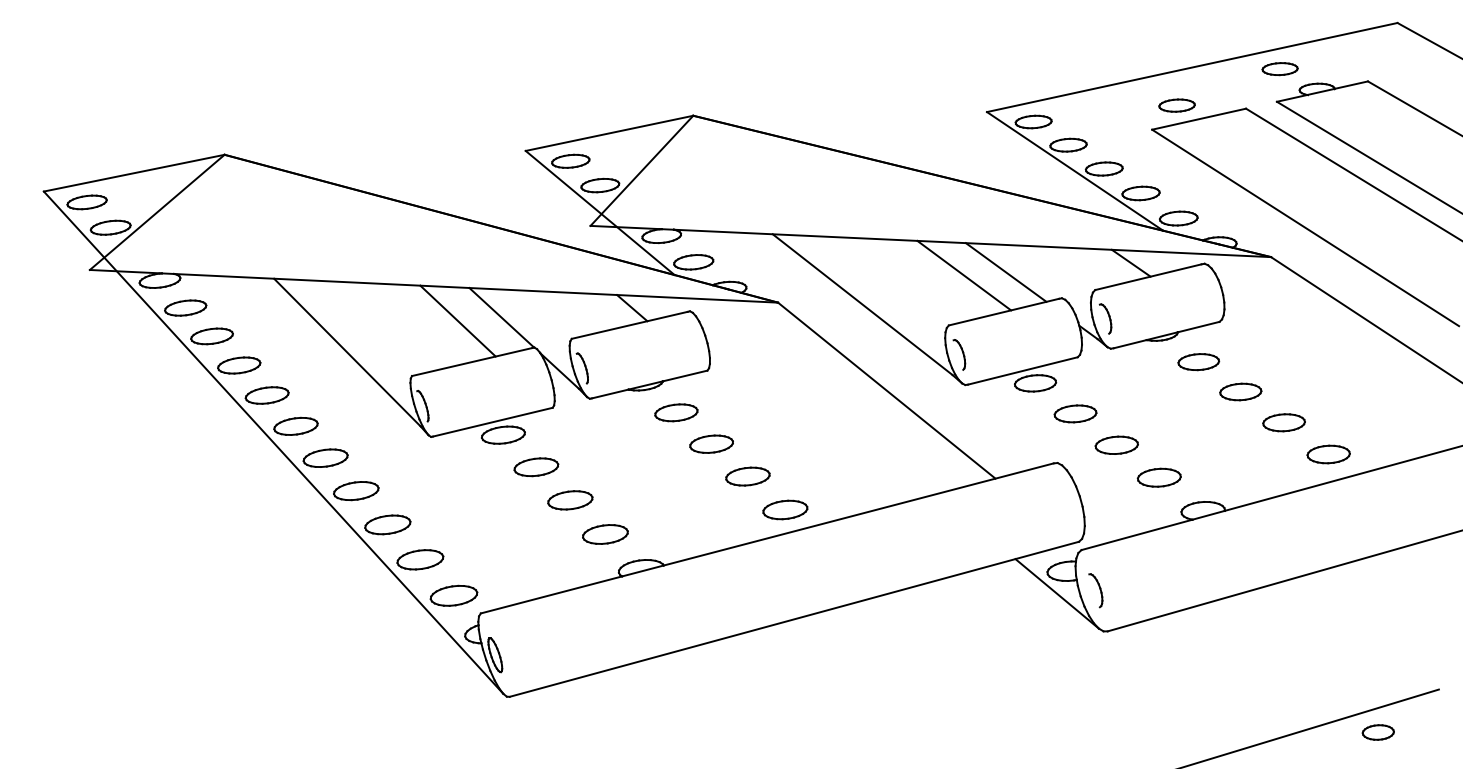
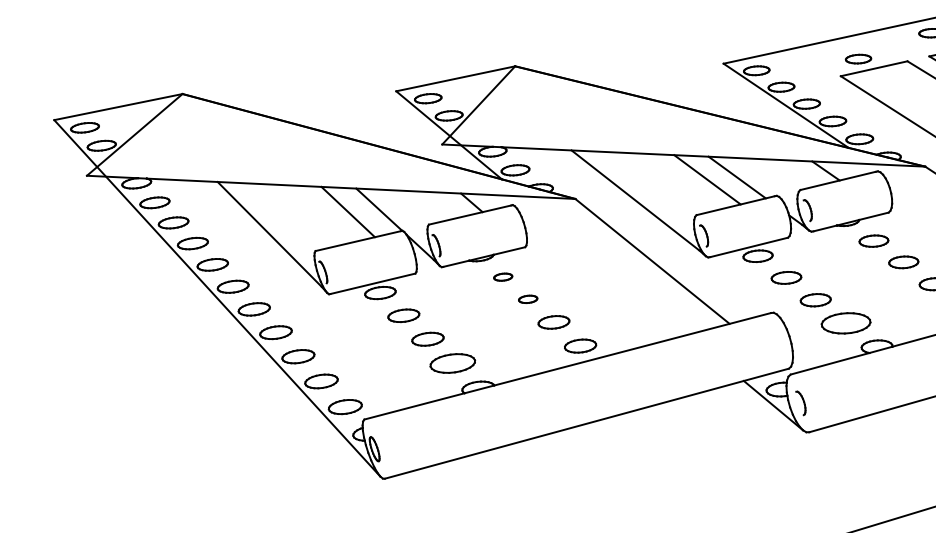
part: (676, 412) -> (503, 276), size x0.6
part: (711, 443) -> (528, 298), size x0.6
part: (1158, 477) -> (845, 323), size x1.6
part: (605, 534) -> (452, 363), size x1.4

